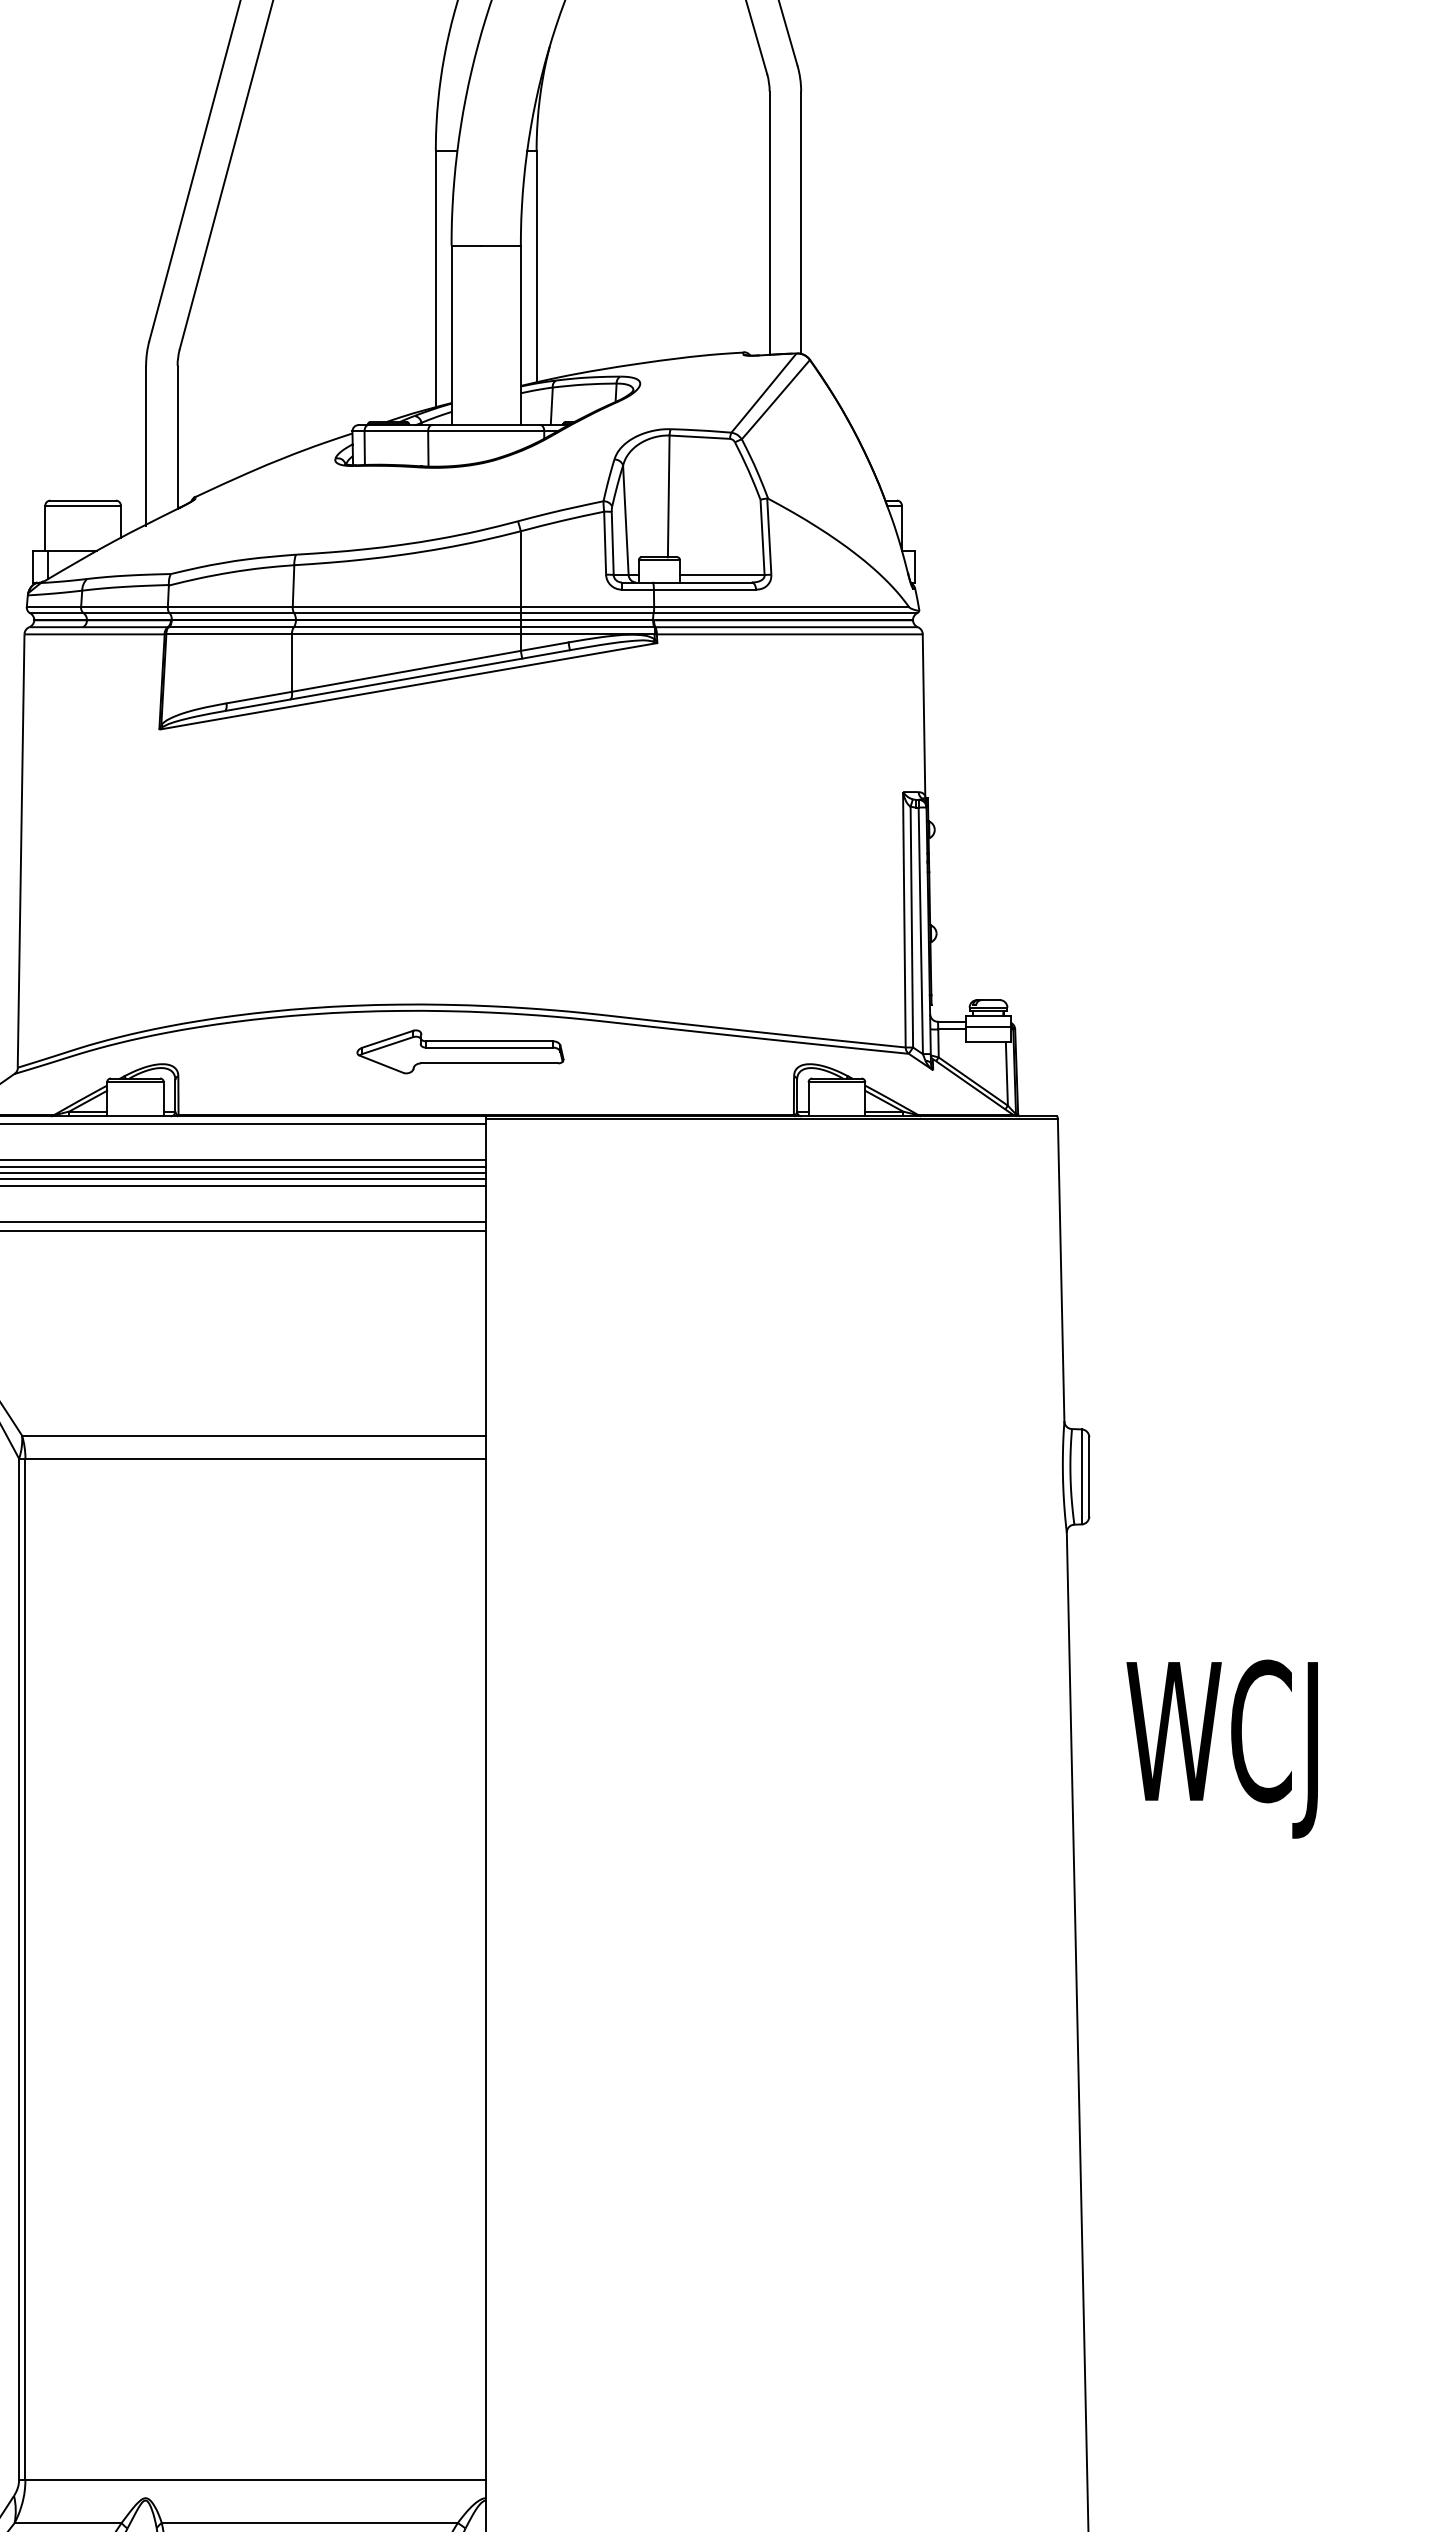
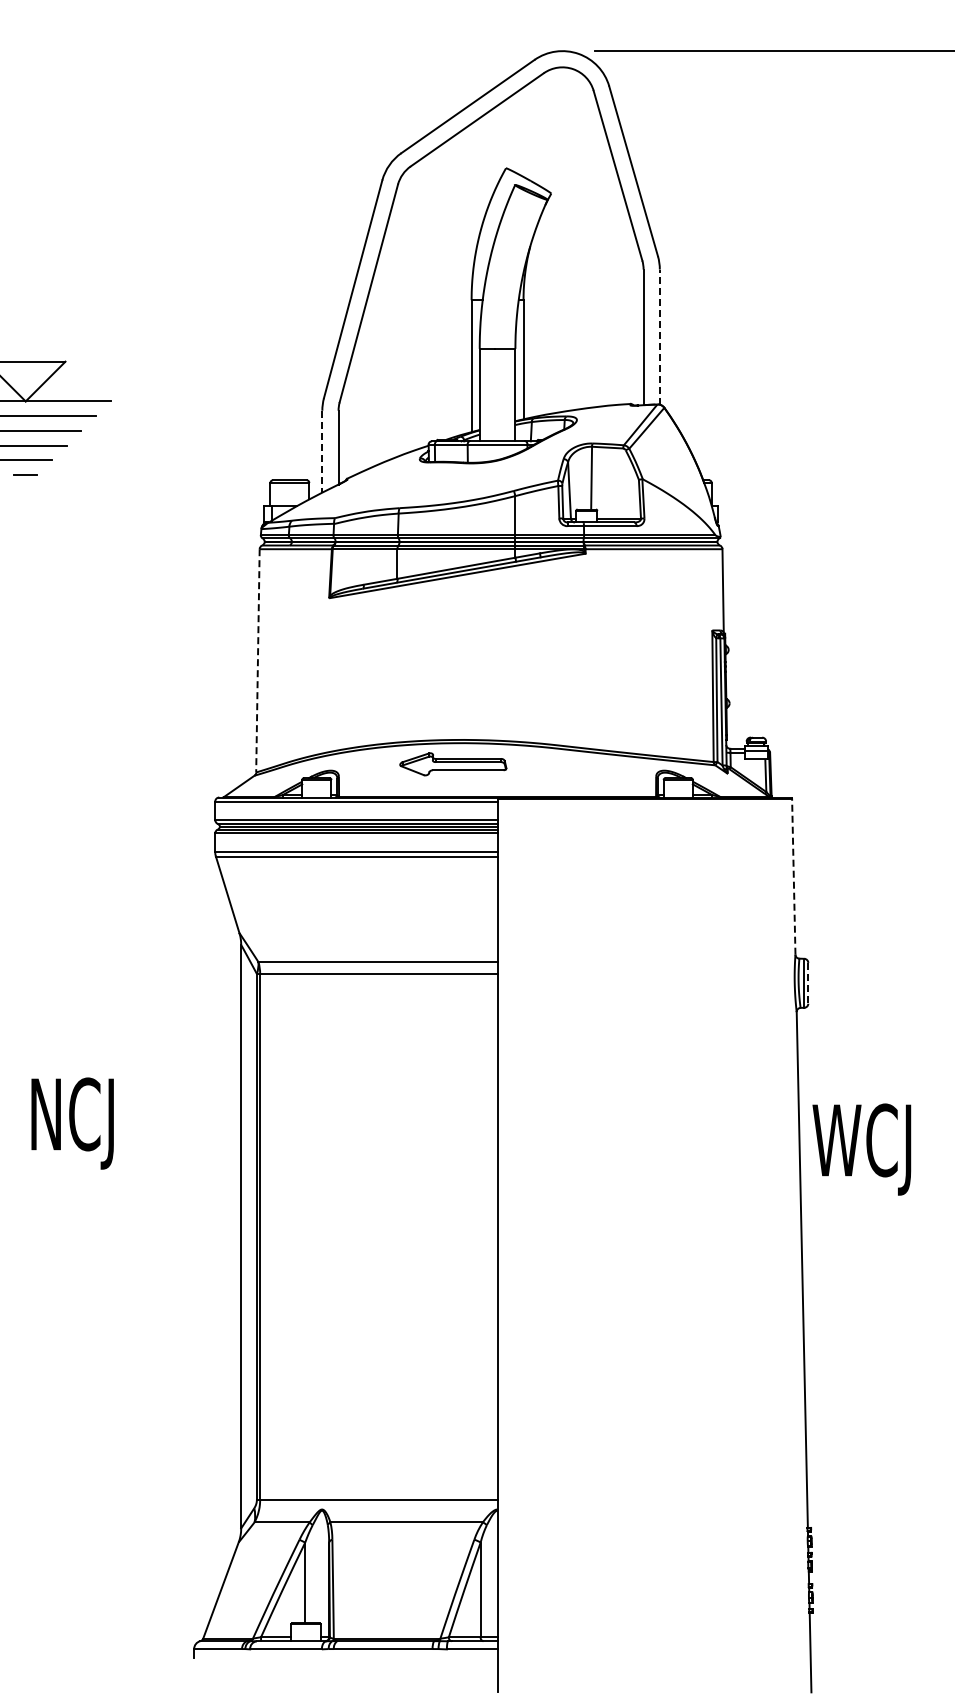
line: (800, 223) -> (659, 337), solid -> dashed
line: (146, 446) -> (322, 452), solid -> dashed
line: (20, 850) -> (257, 660), solid -> dashed
part: (460, 1052) -> (453, 764), moved
line: (1060, 1269) -> (793, 876), solid -> dashed
line: (1089, 1477) -> (808, 983), solid -> dashed
text: (1221, 1748) -> (861, 1149), moved

